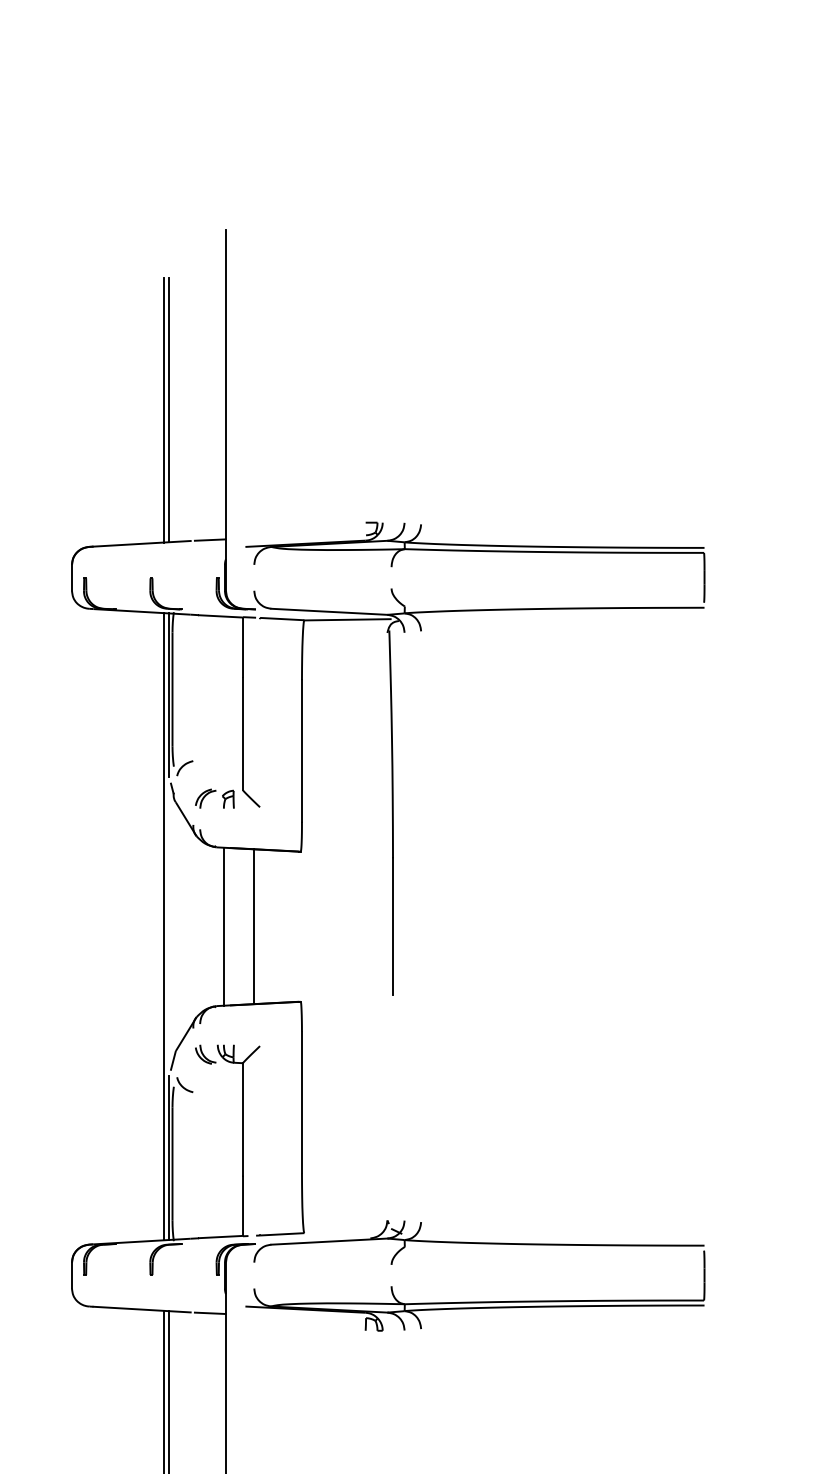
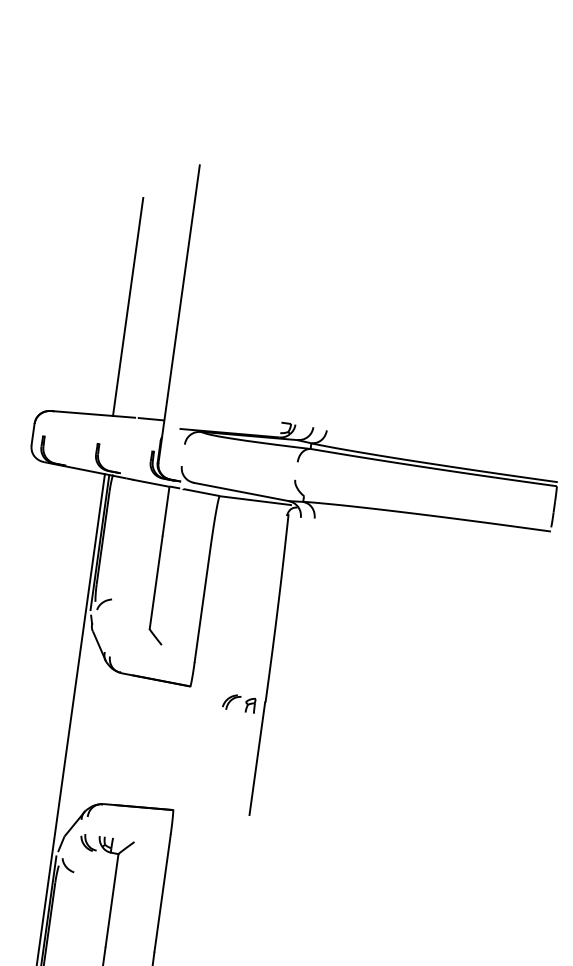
line: (169, 410) -> (132, 307), removed
part: (213, 792) -> (238, 698), moved
line: (224, 926) -> (118, 739), removed
line: (254, 926) -> (143, 742), removed

